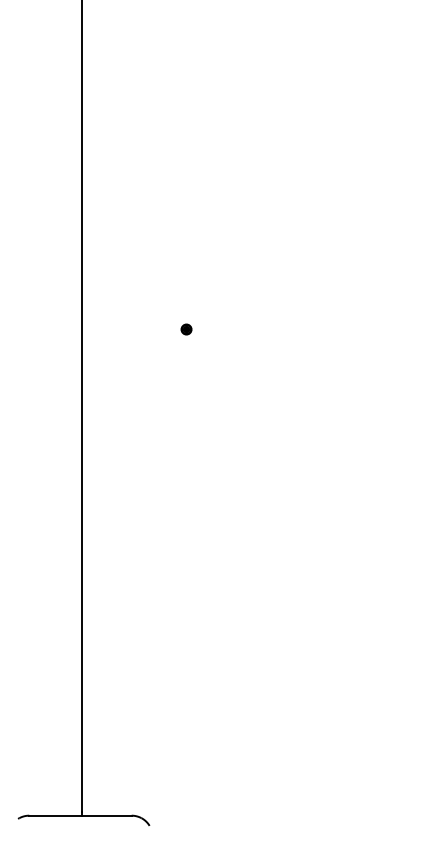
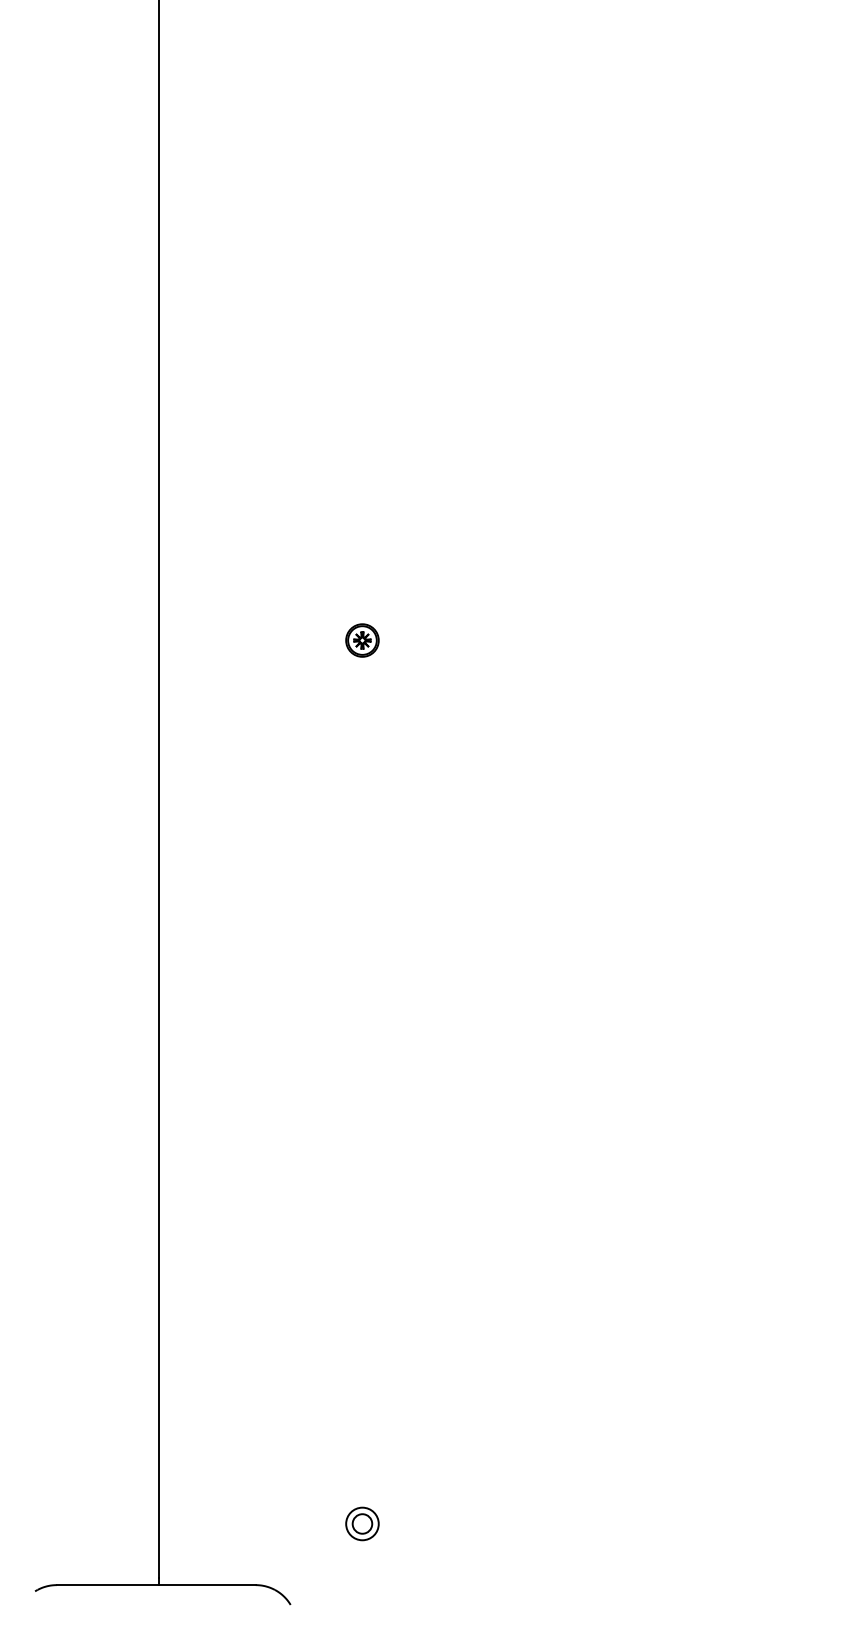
part: (186, 329) -> (362, 640), size x1.67
part: (186, 784) -> (362, 1524), added

